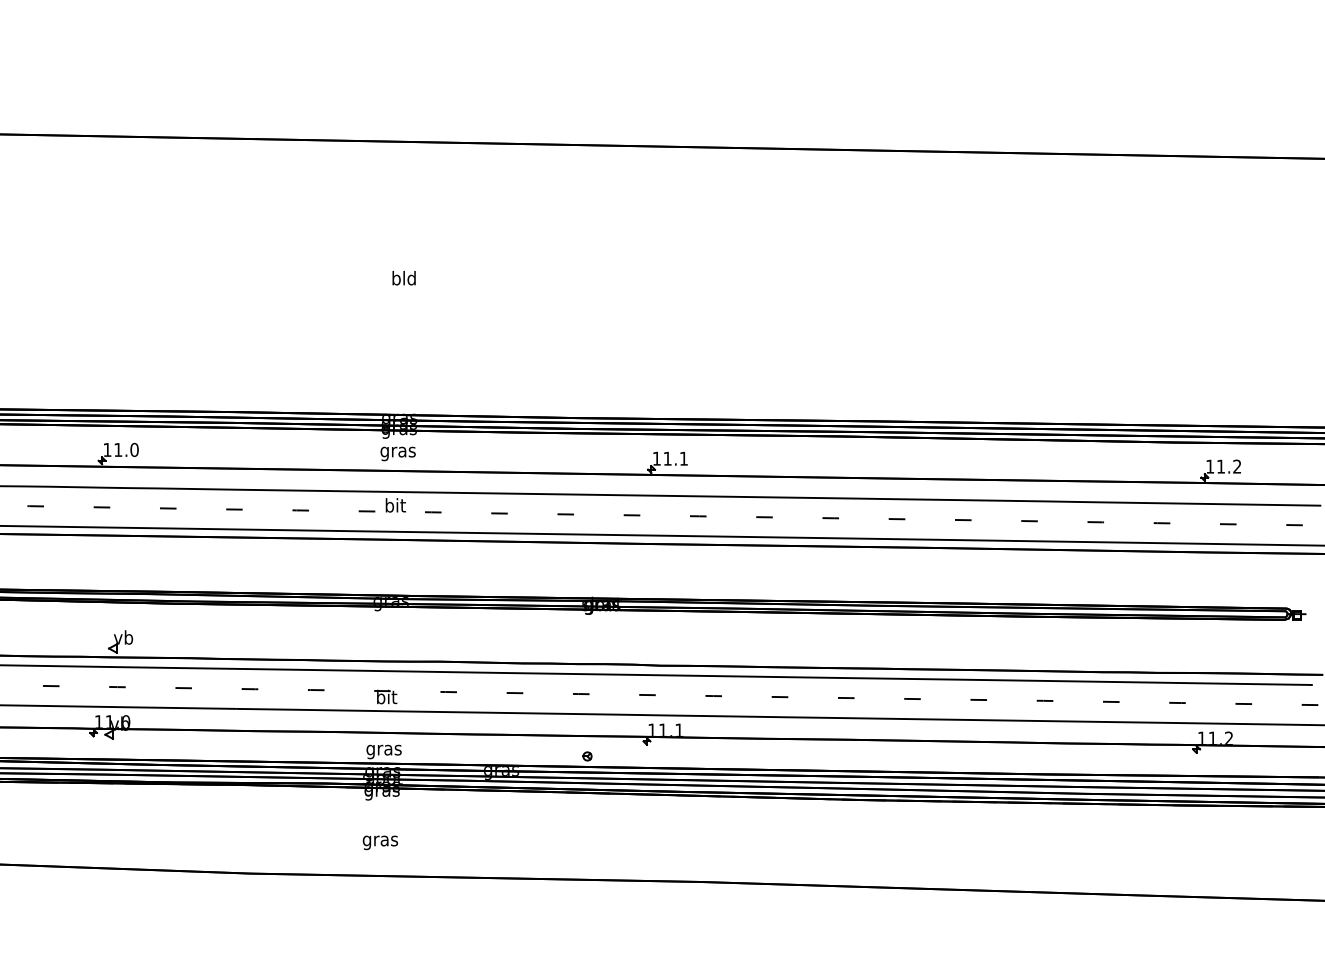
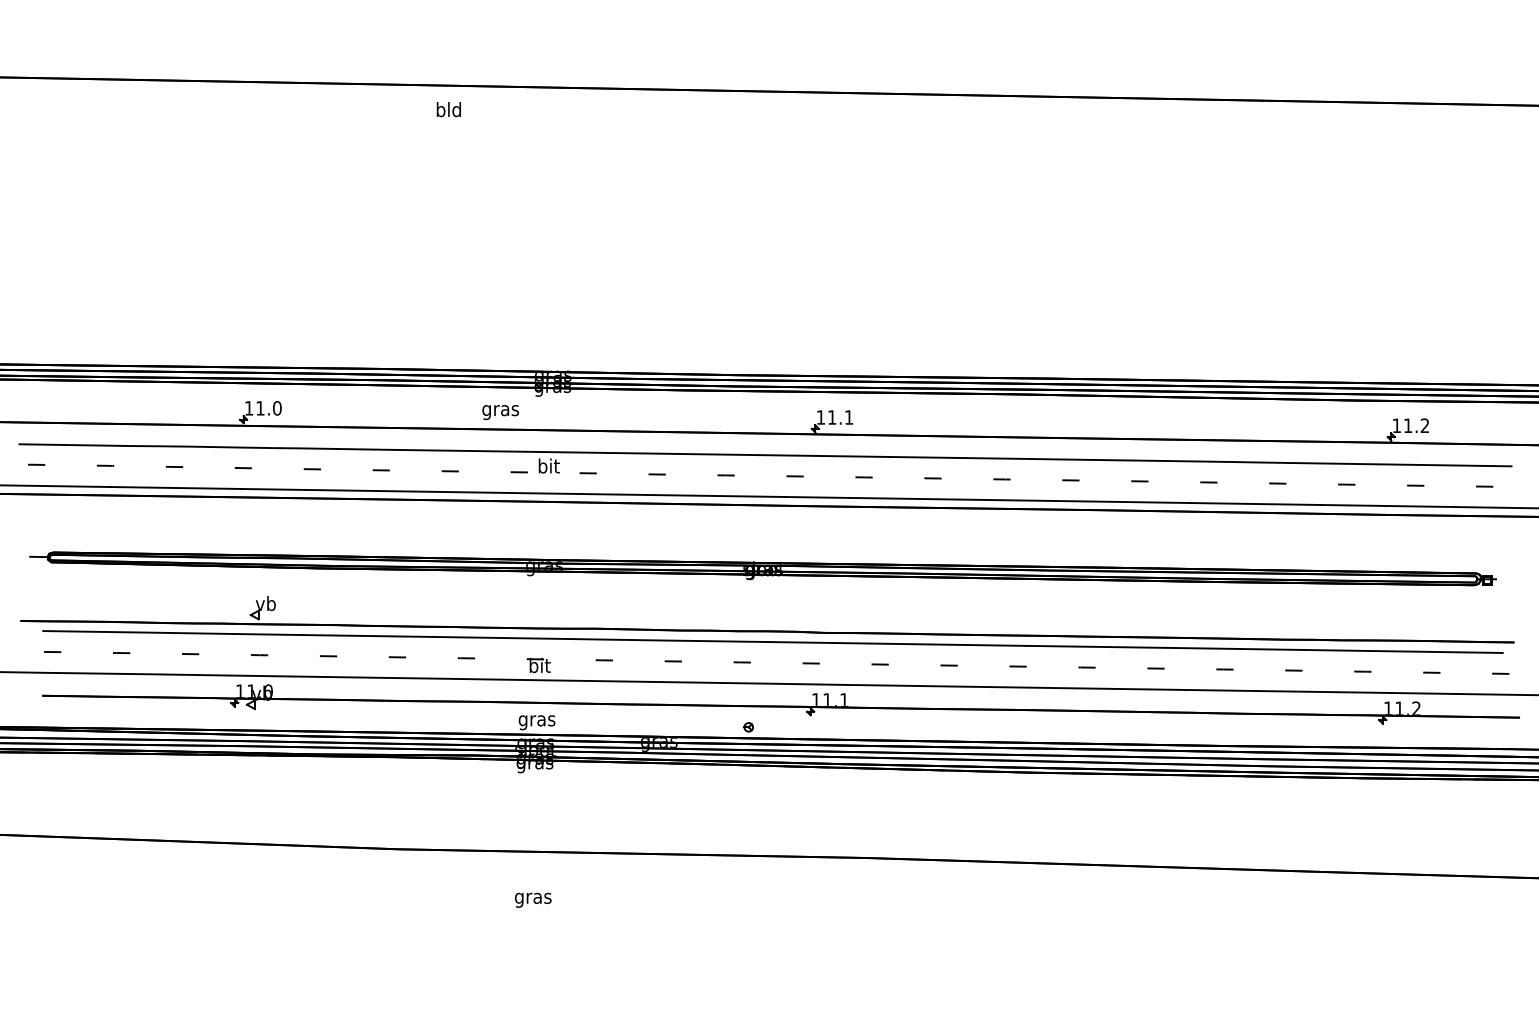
text: (403, 278) -> (448, 109), moved
text: (397, 453) -> (500, 412), moved
text: (380, 842) -> (533, 899), moved

